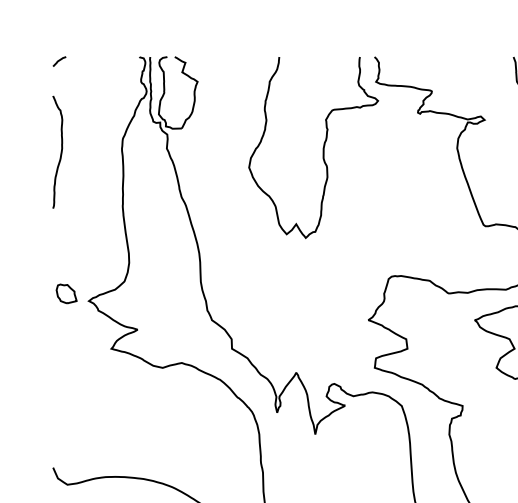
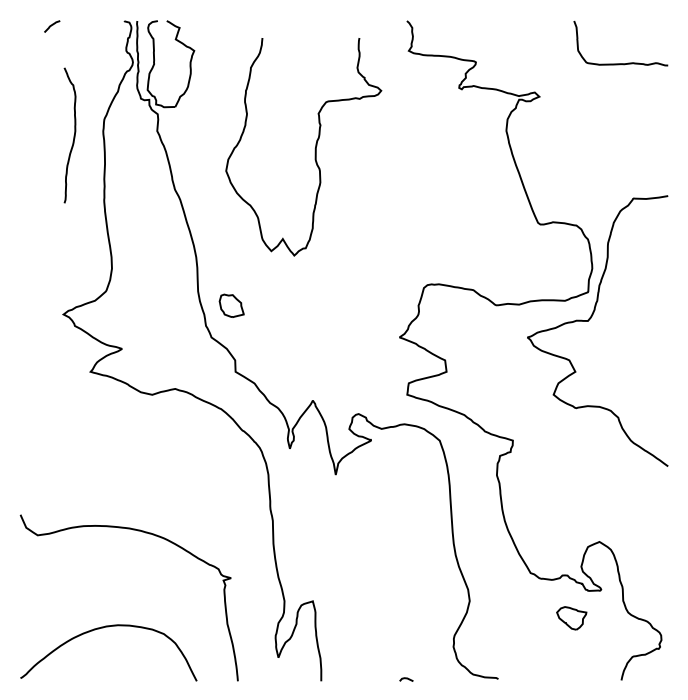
curve: (59, 60) -> (52, 25), moved
curve: (322, 148) -> (314, 148), moved
curve: (60, 152) -> (73, 135), moved
part: (66, 293) -> (231, 305), moved

